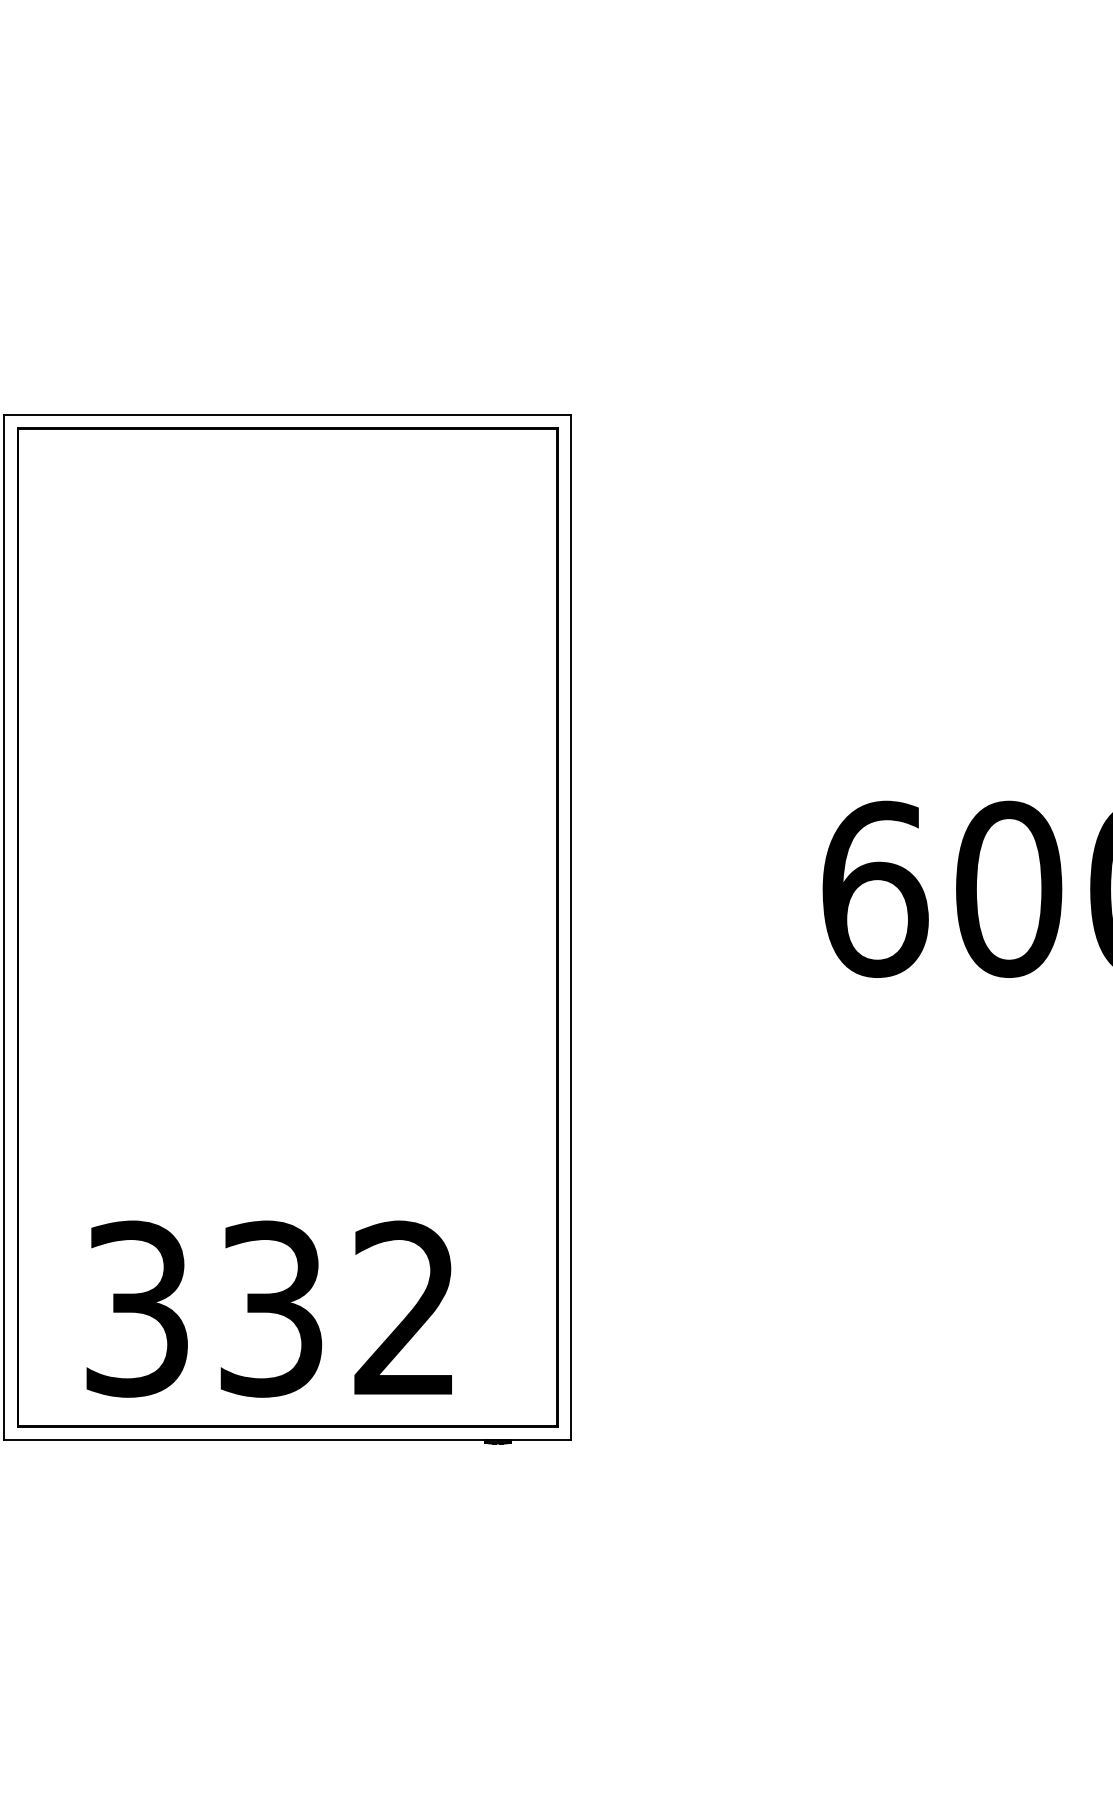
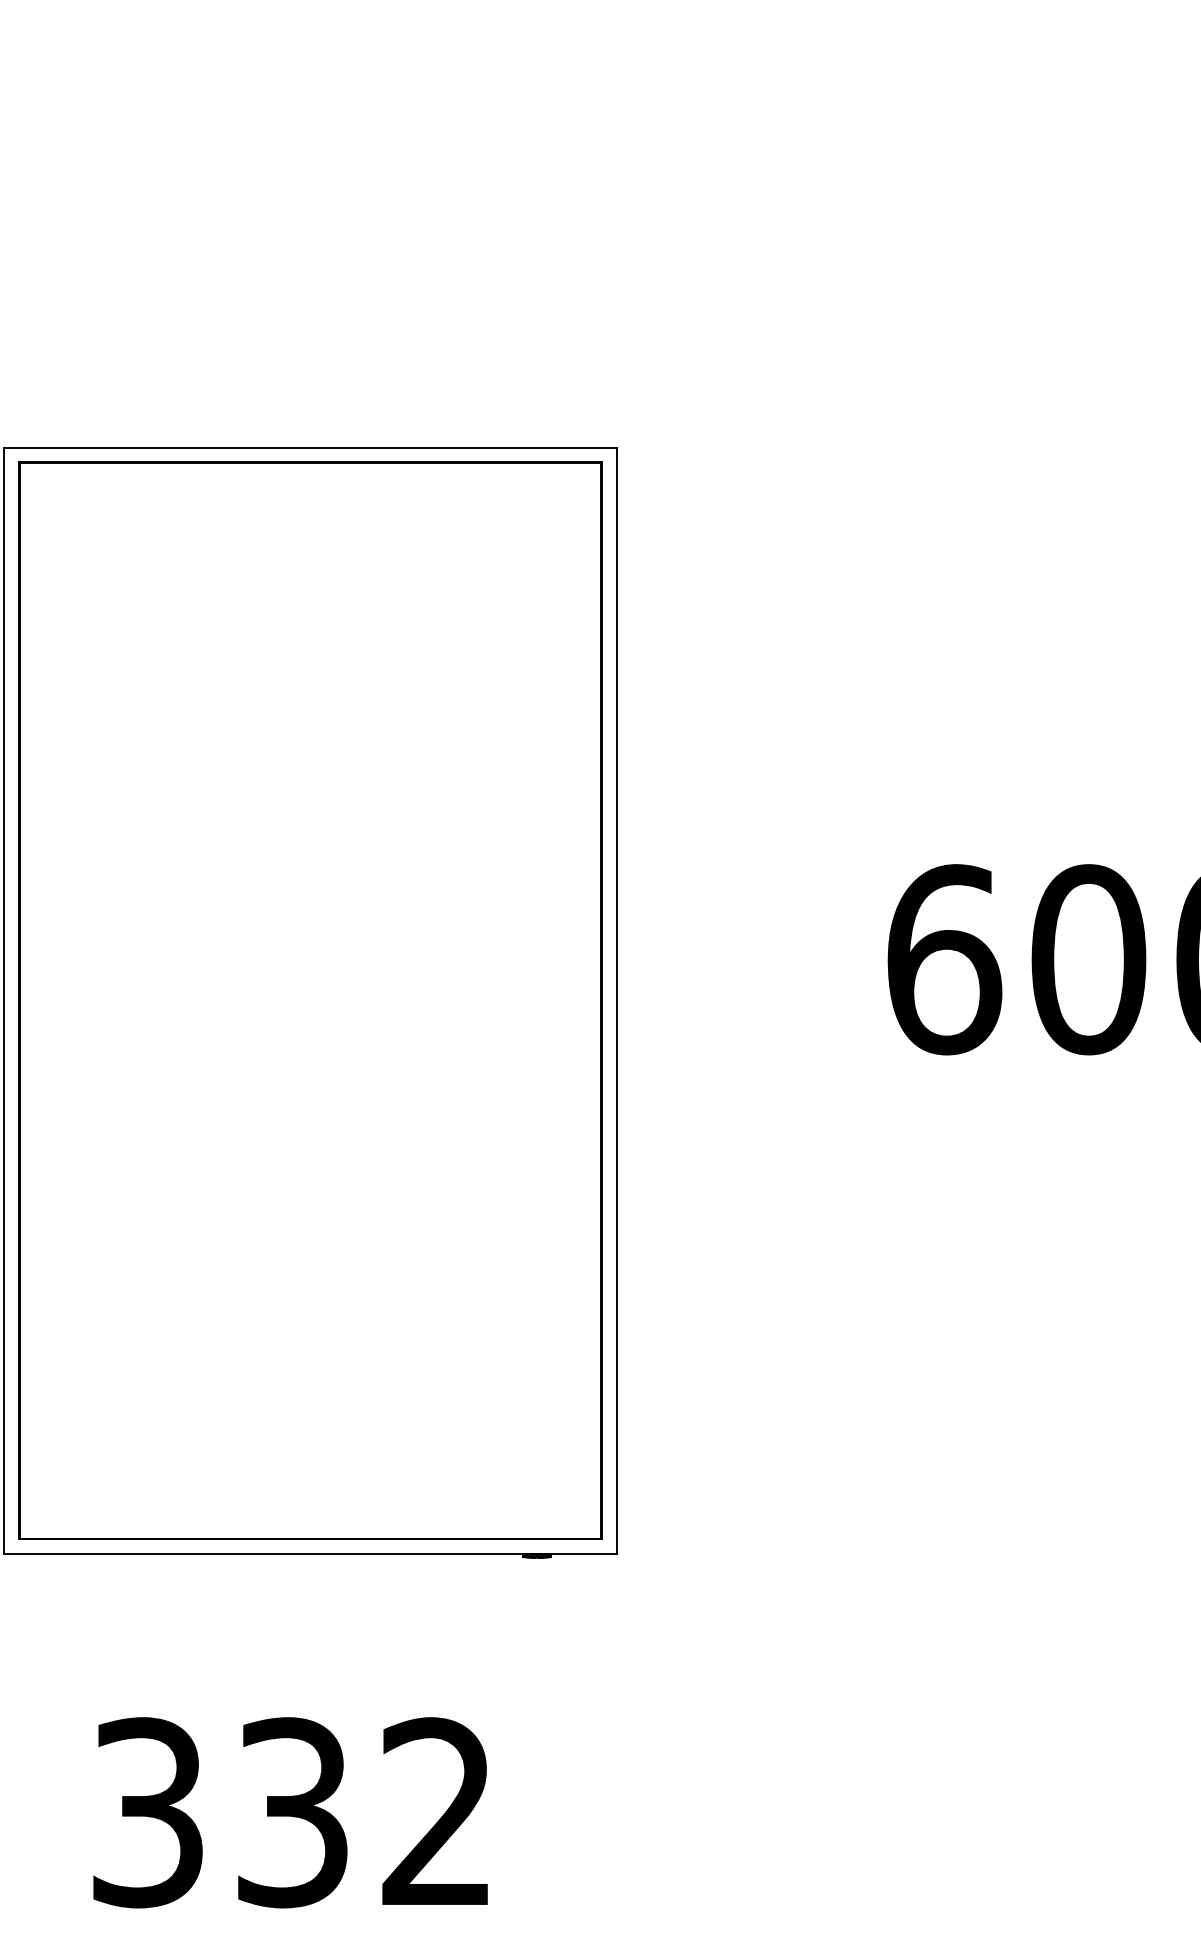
text: (269, 1308) -> (290, 1812), moved

